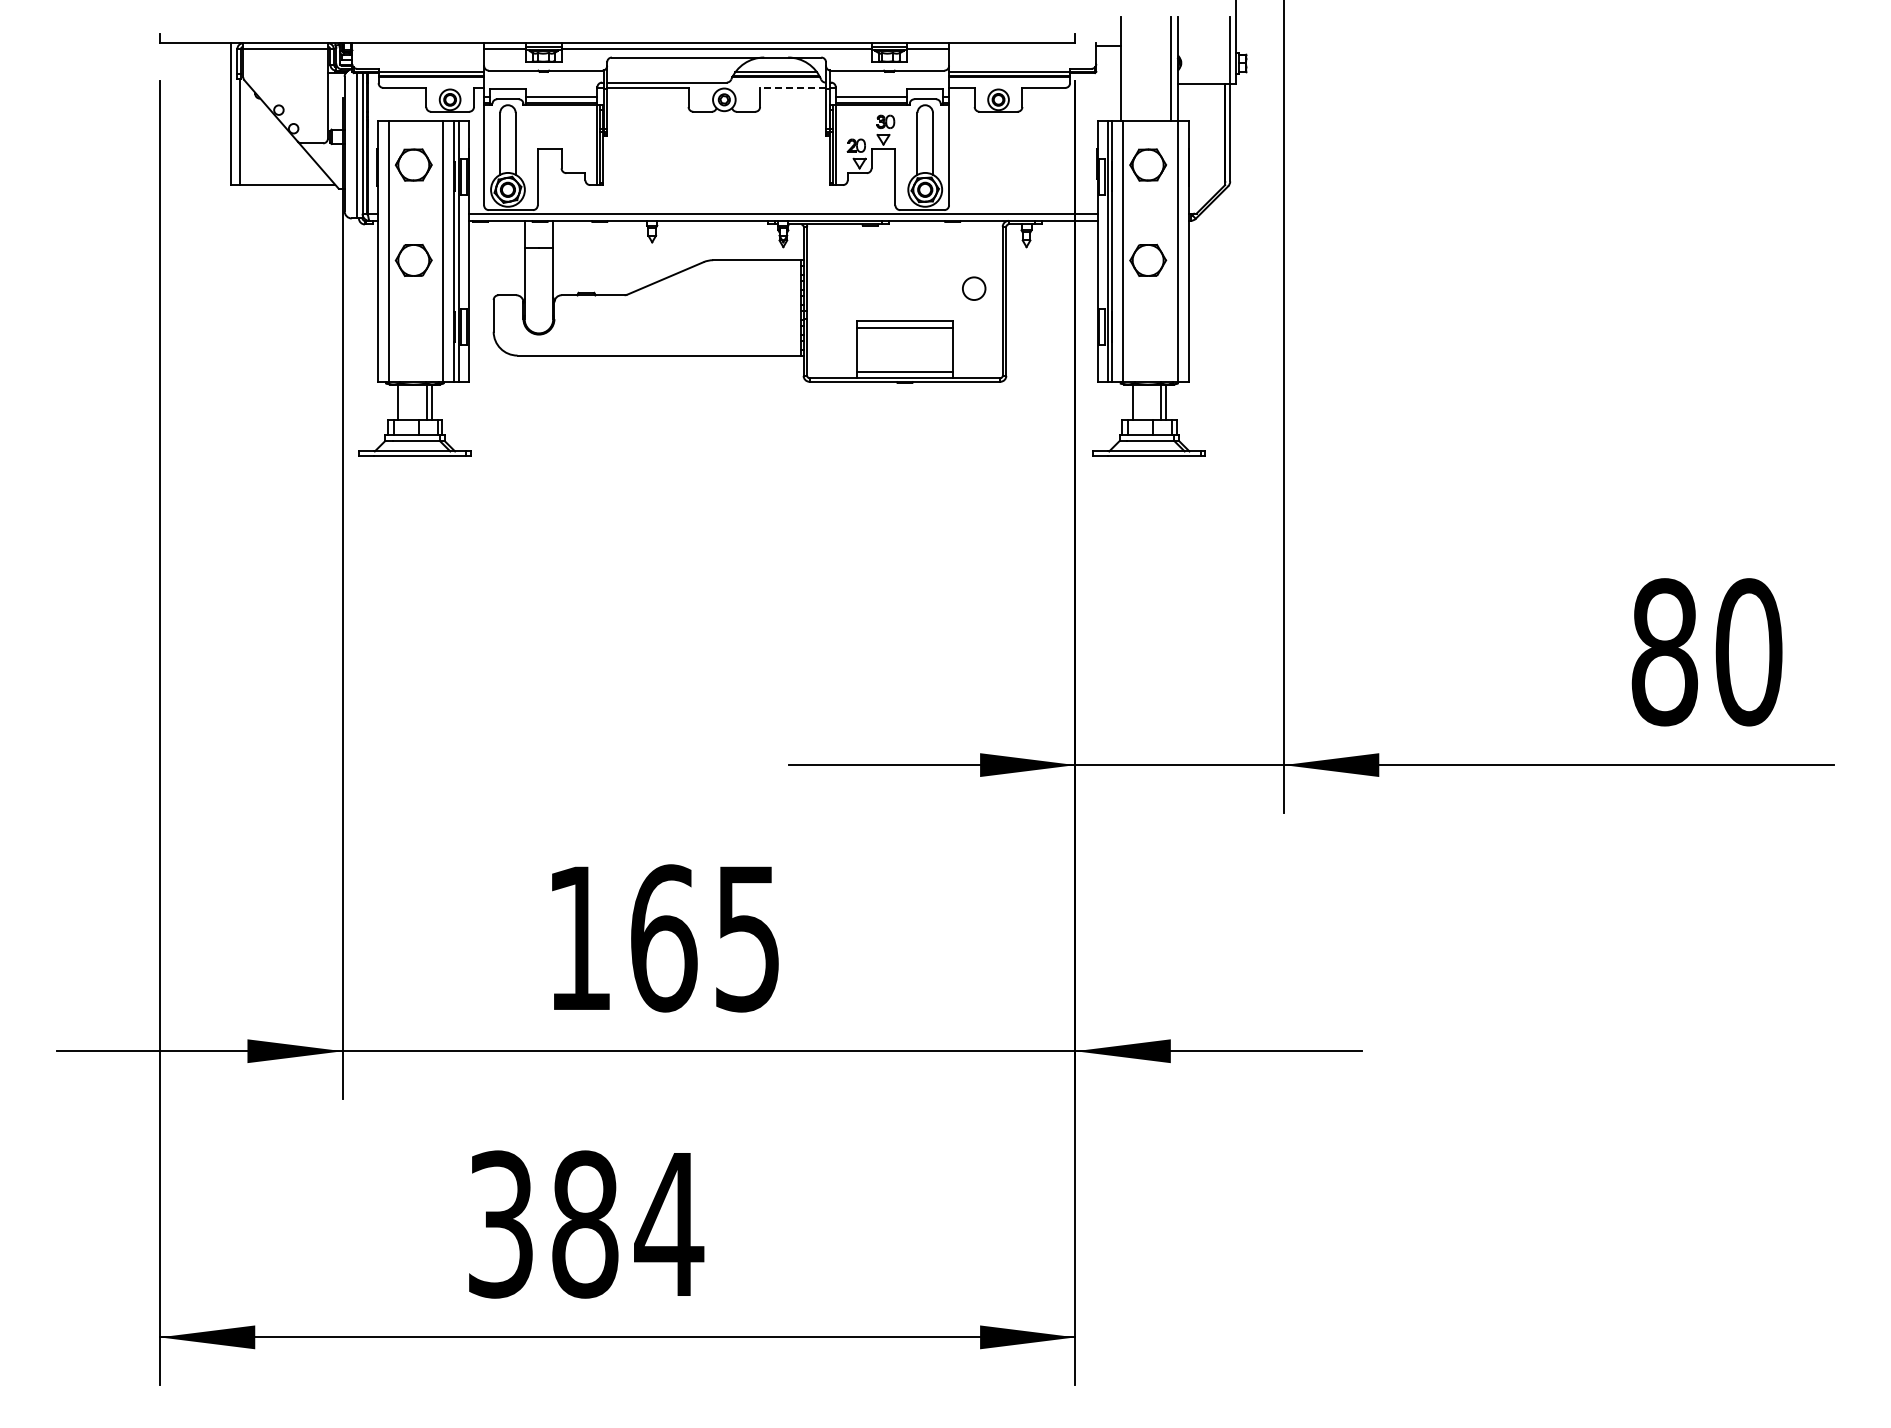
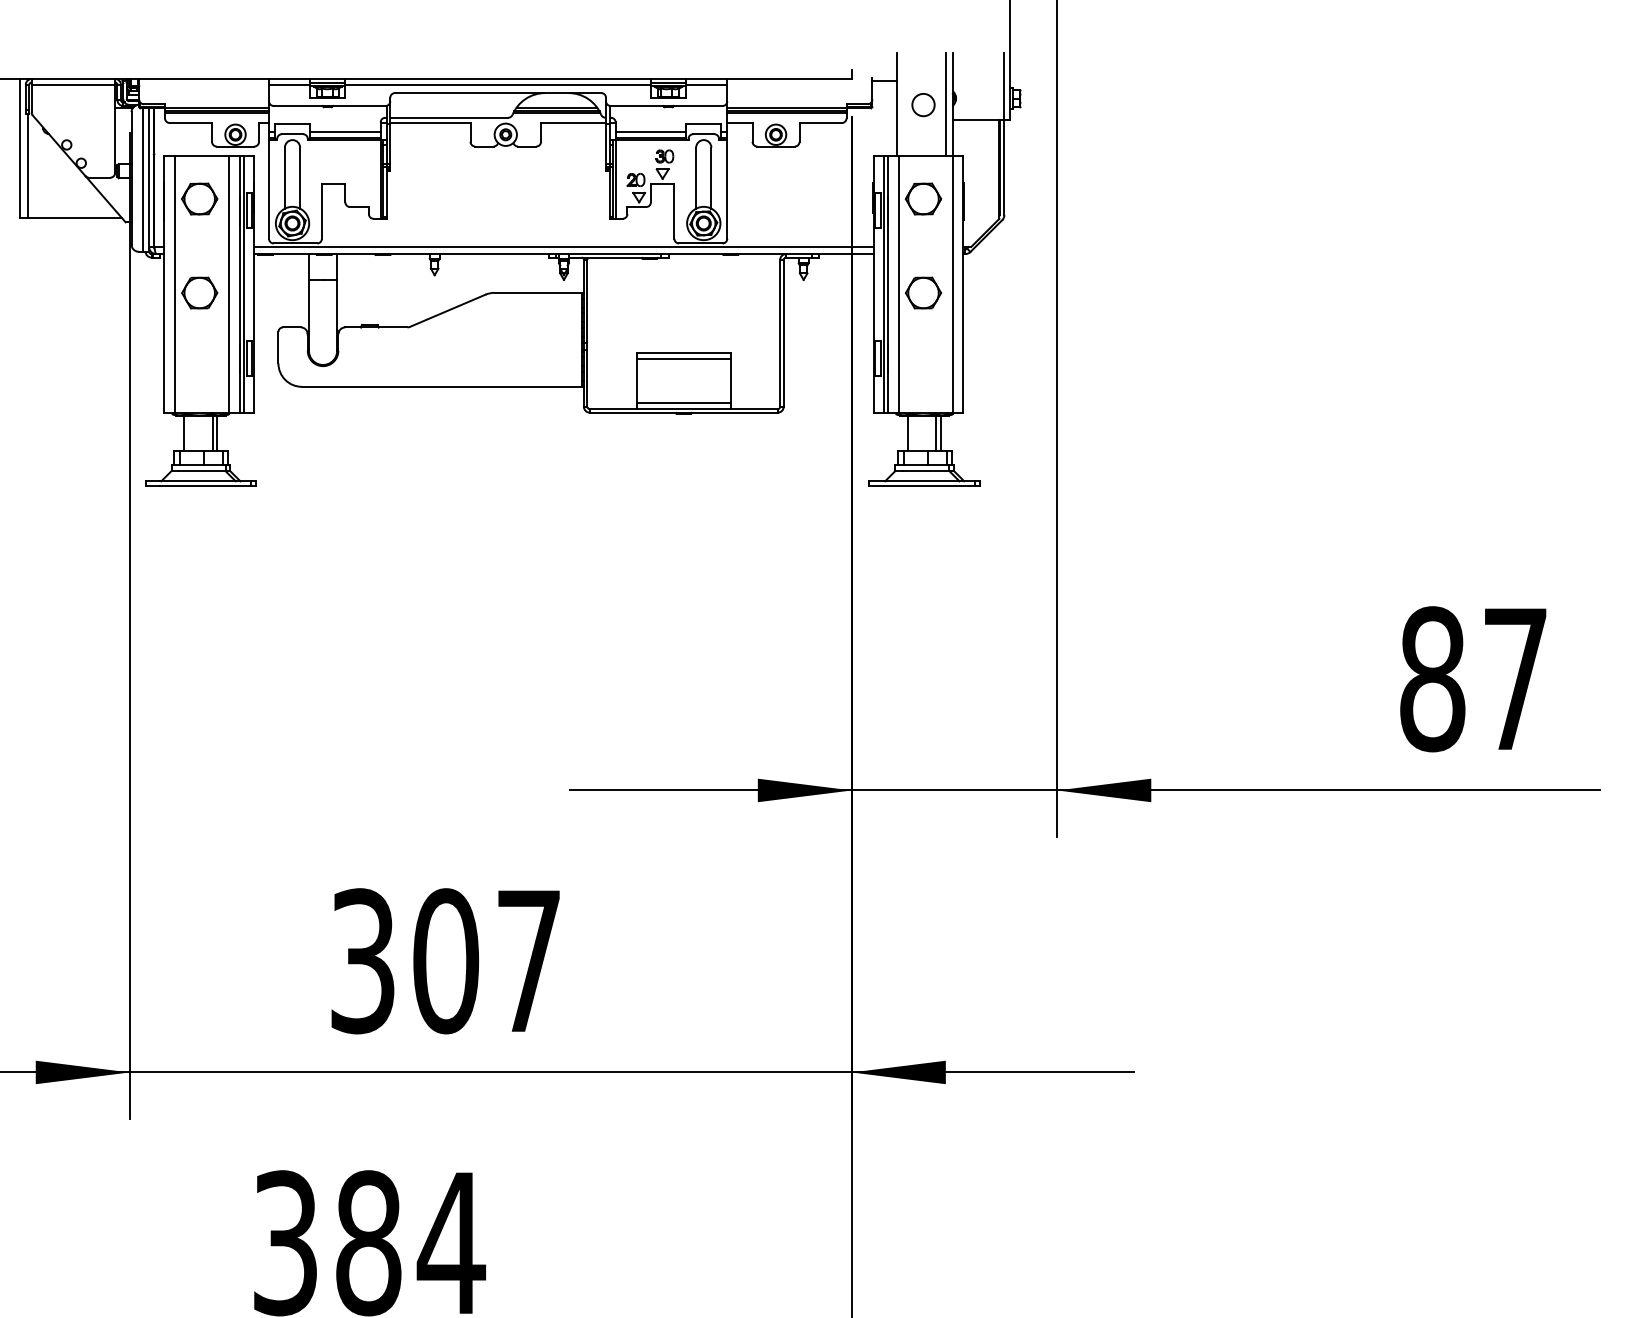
line: (793, 87) -> (573, 122), dashed -> solid
circle: (974, 288) -> (923, 104), moved
text: (1748, 652) -> (1515, 679), 80 -> 87
text: (662, 938) -> (444, 961), 165 -> 307

